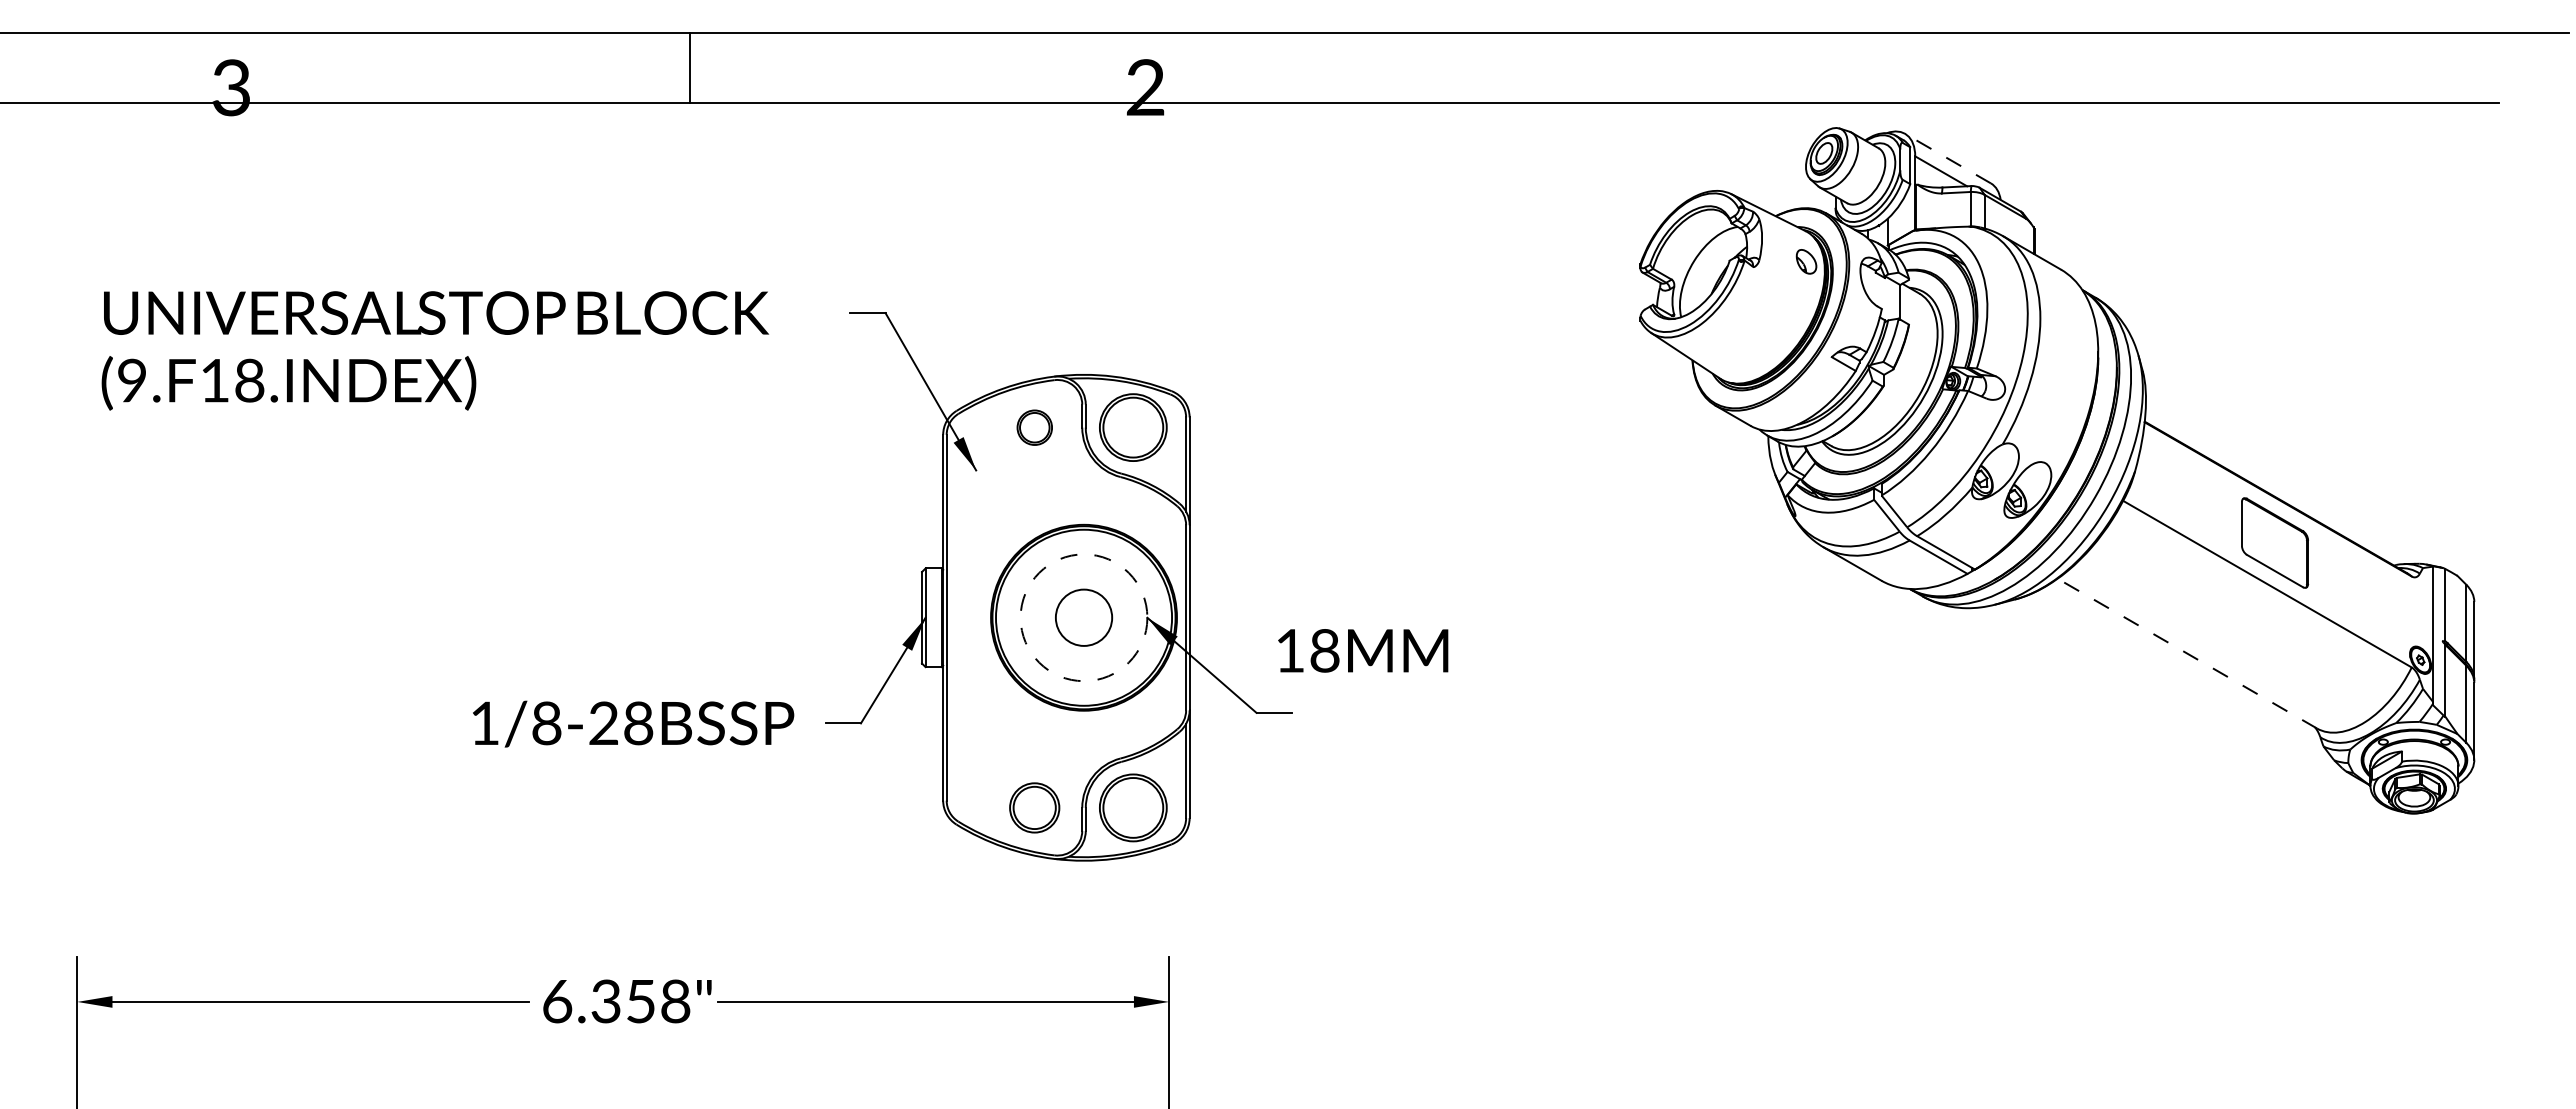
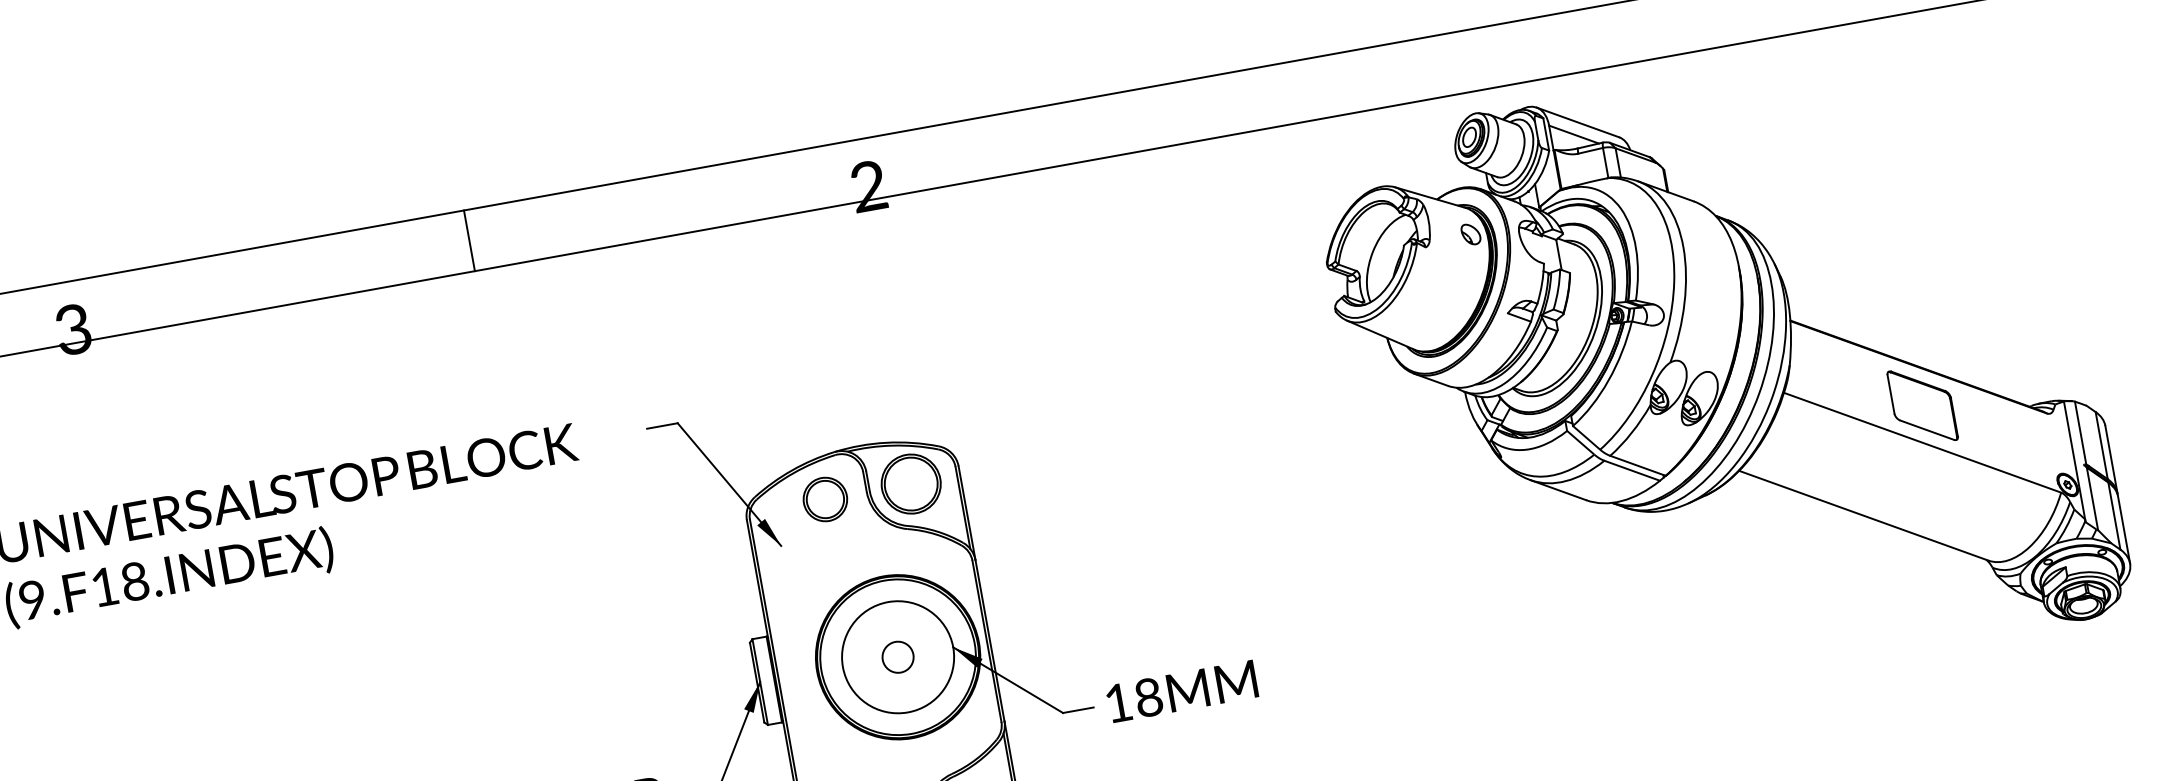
line: (1947, 158) -> (1577, 122), dashed -> solid
part: (1034, 427) -> (825, 499), size x1.43
circle: (1083, 617) -> (897, 657), dashed -> solid
circle: (1083, 617) -> (897, 657), size x0.62
text: (1363, 650) -> (1182, 691), moved
line: (2187, 653) -> (1863, 515), dashed -> solid

